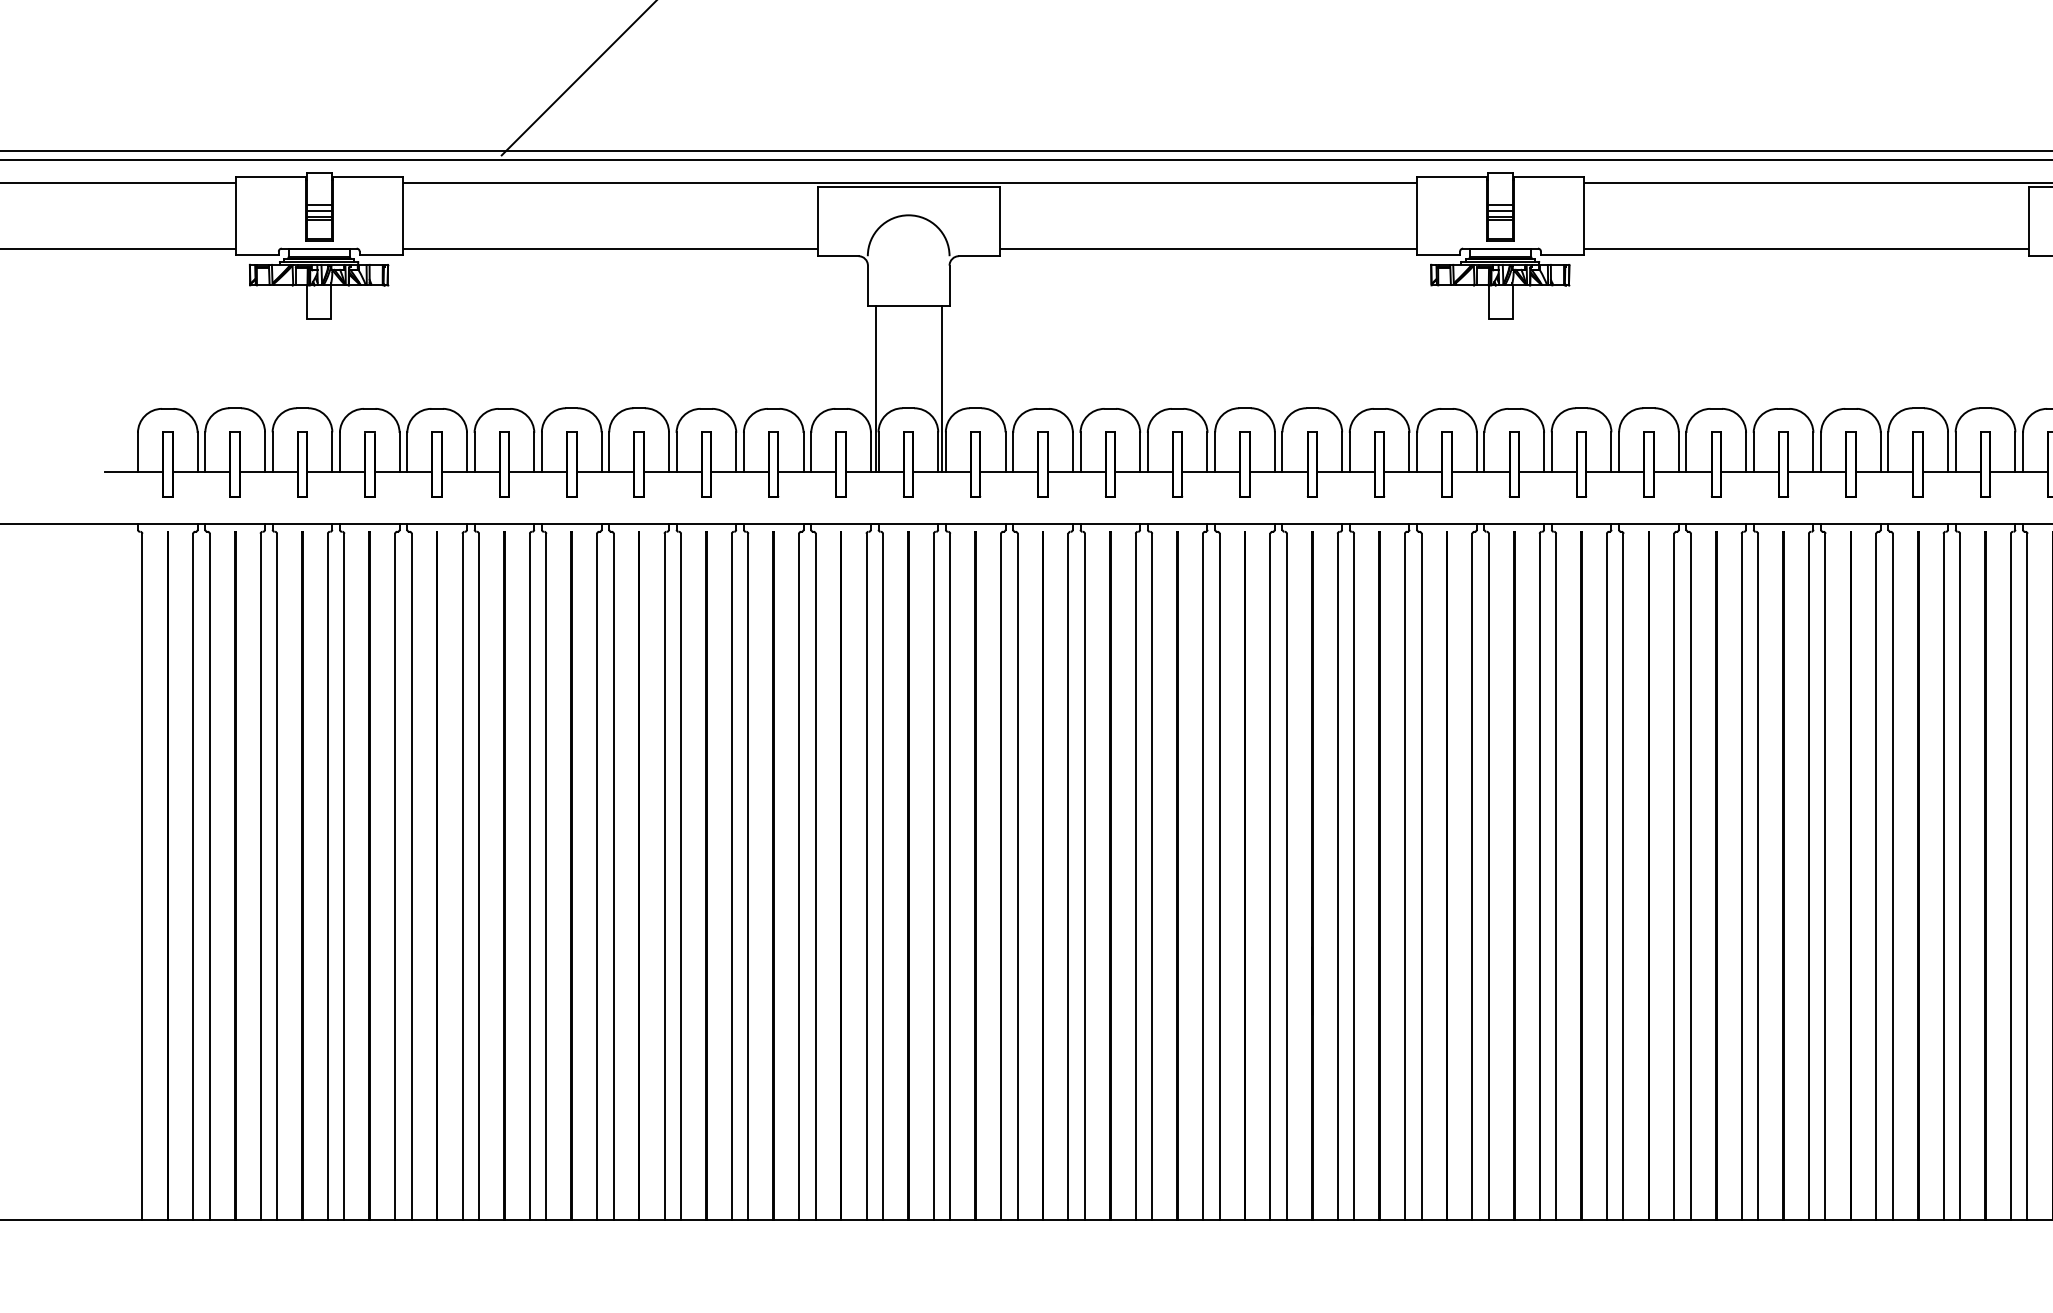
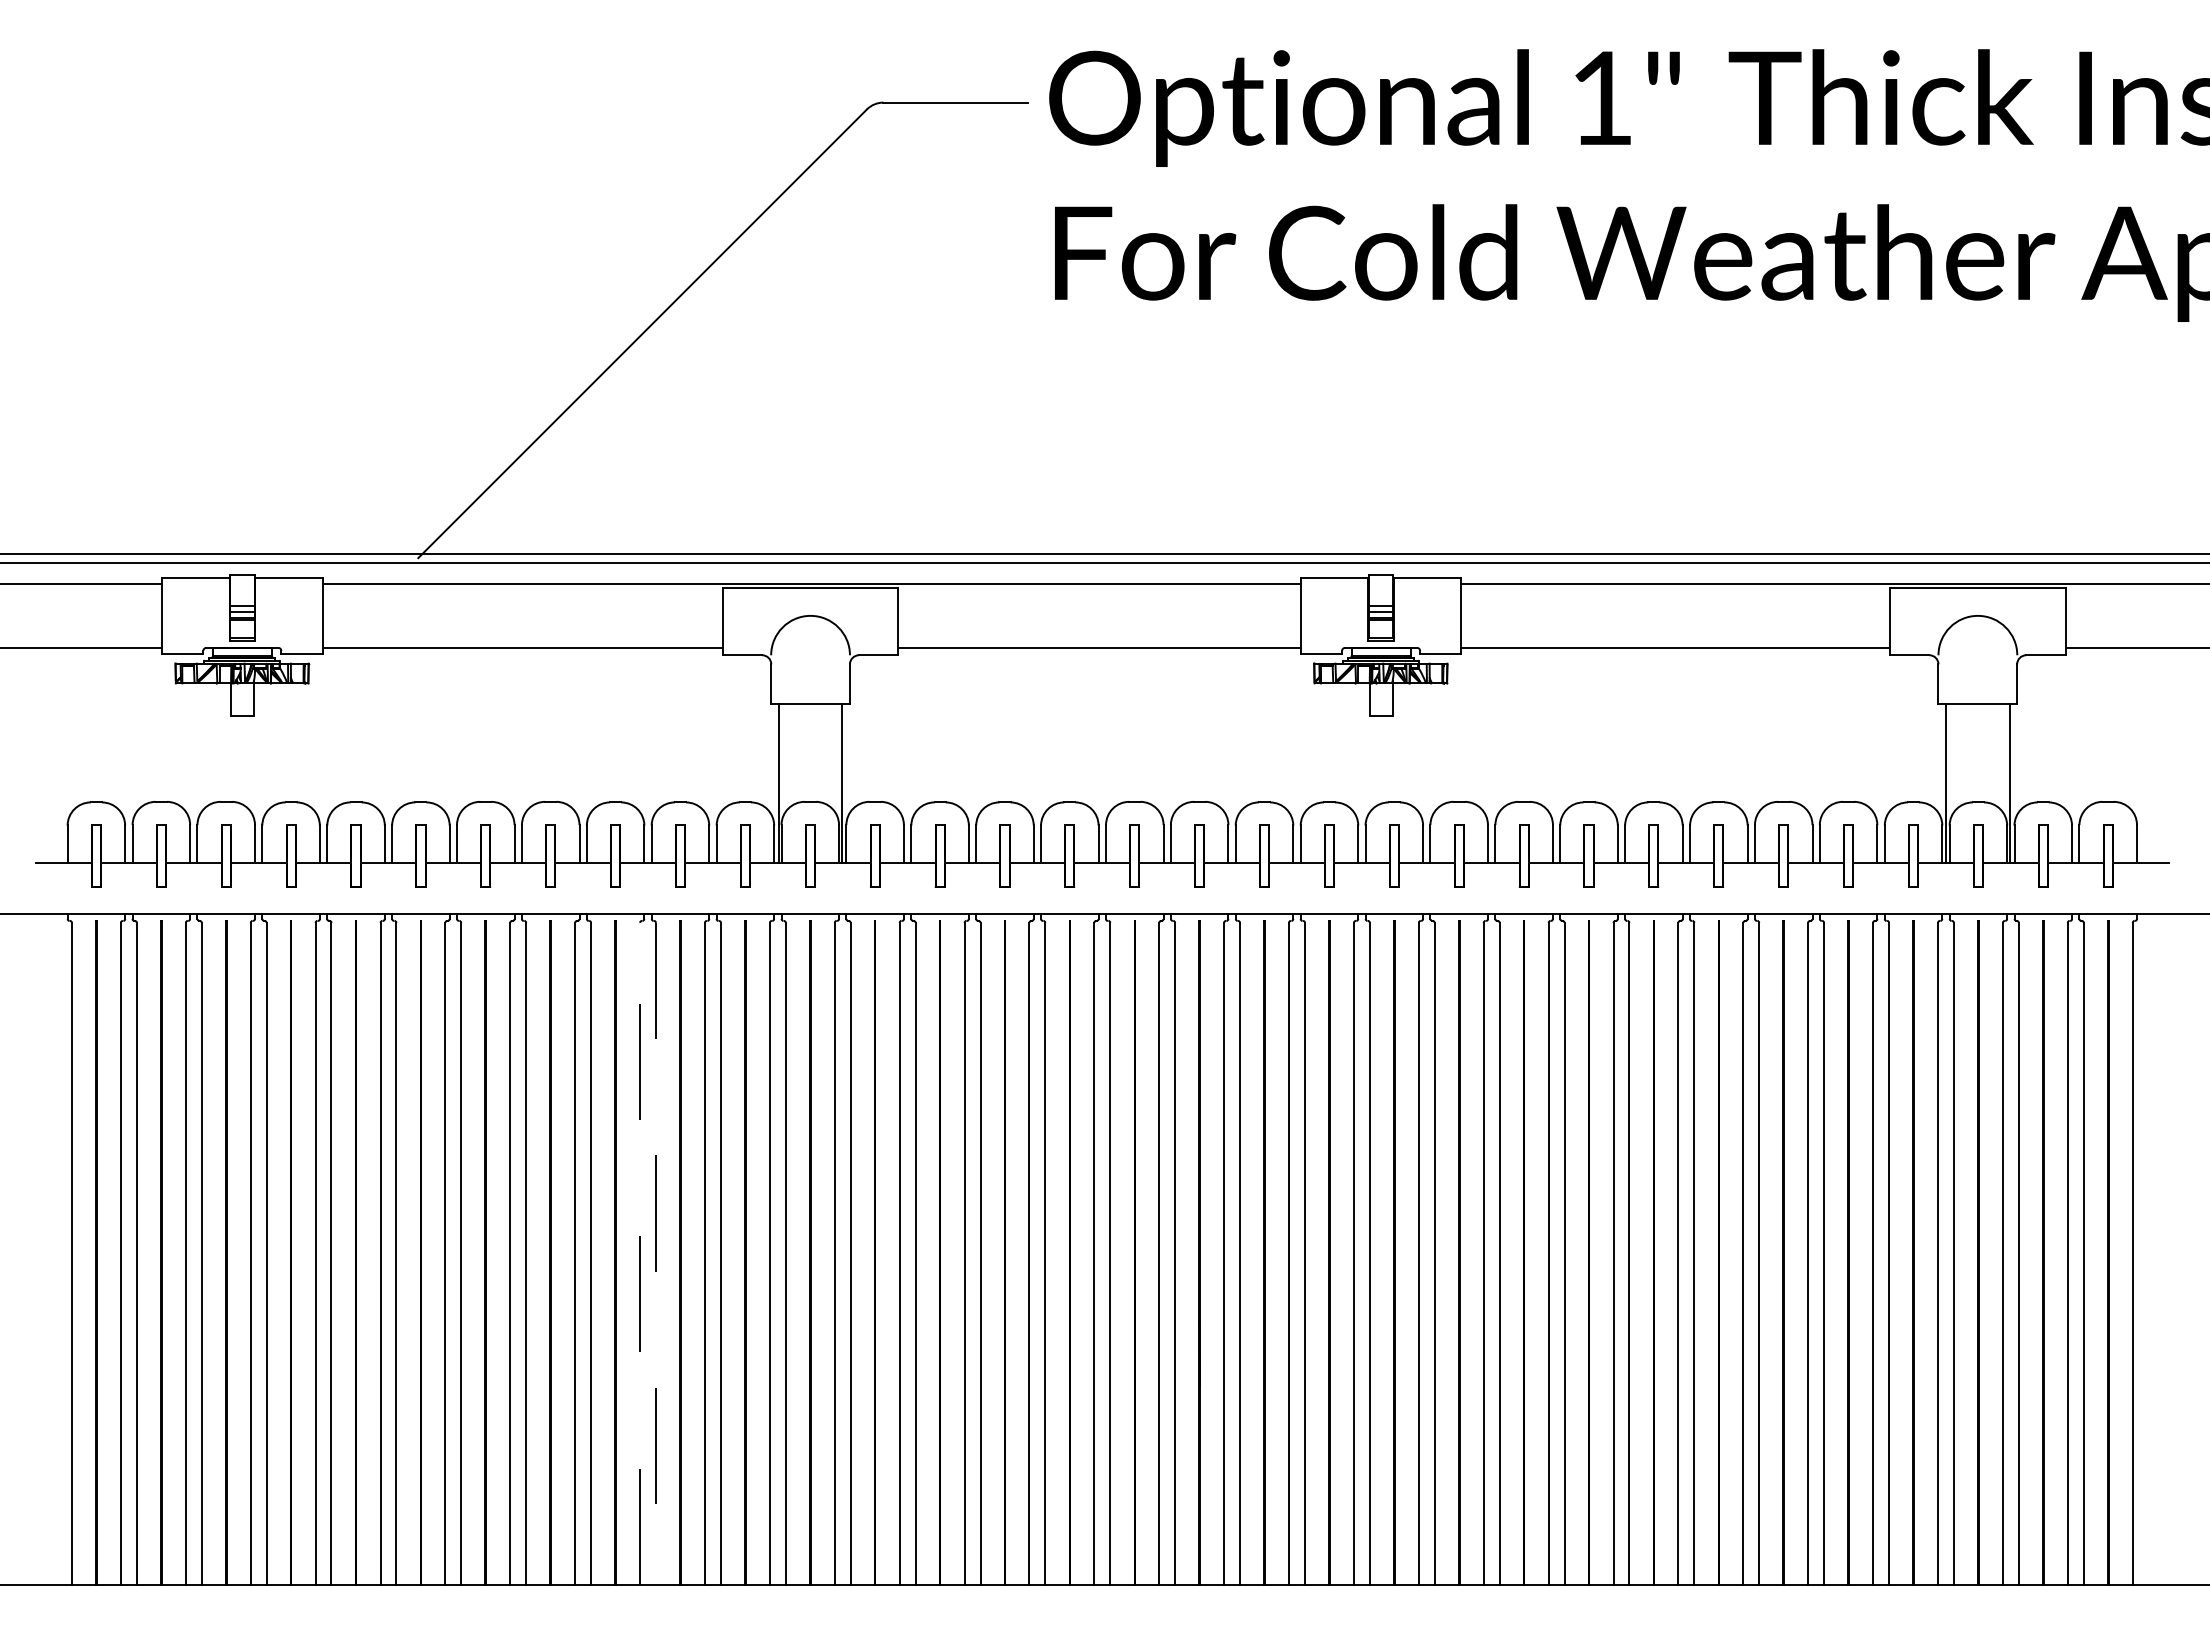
line: (732, 876) -> (640, 1253), solid -> dashed
line: (747, 876) -> (655, 1253), solid -> dashed

